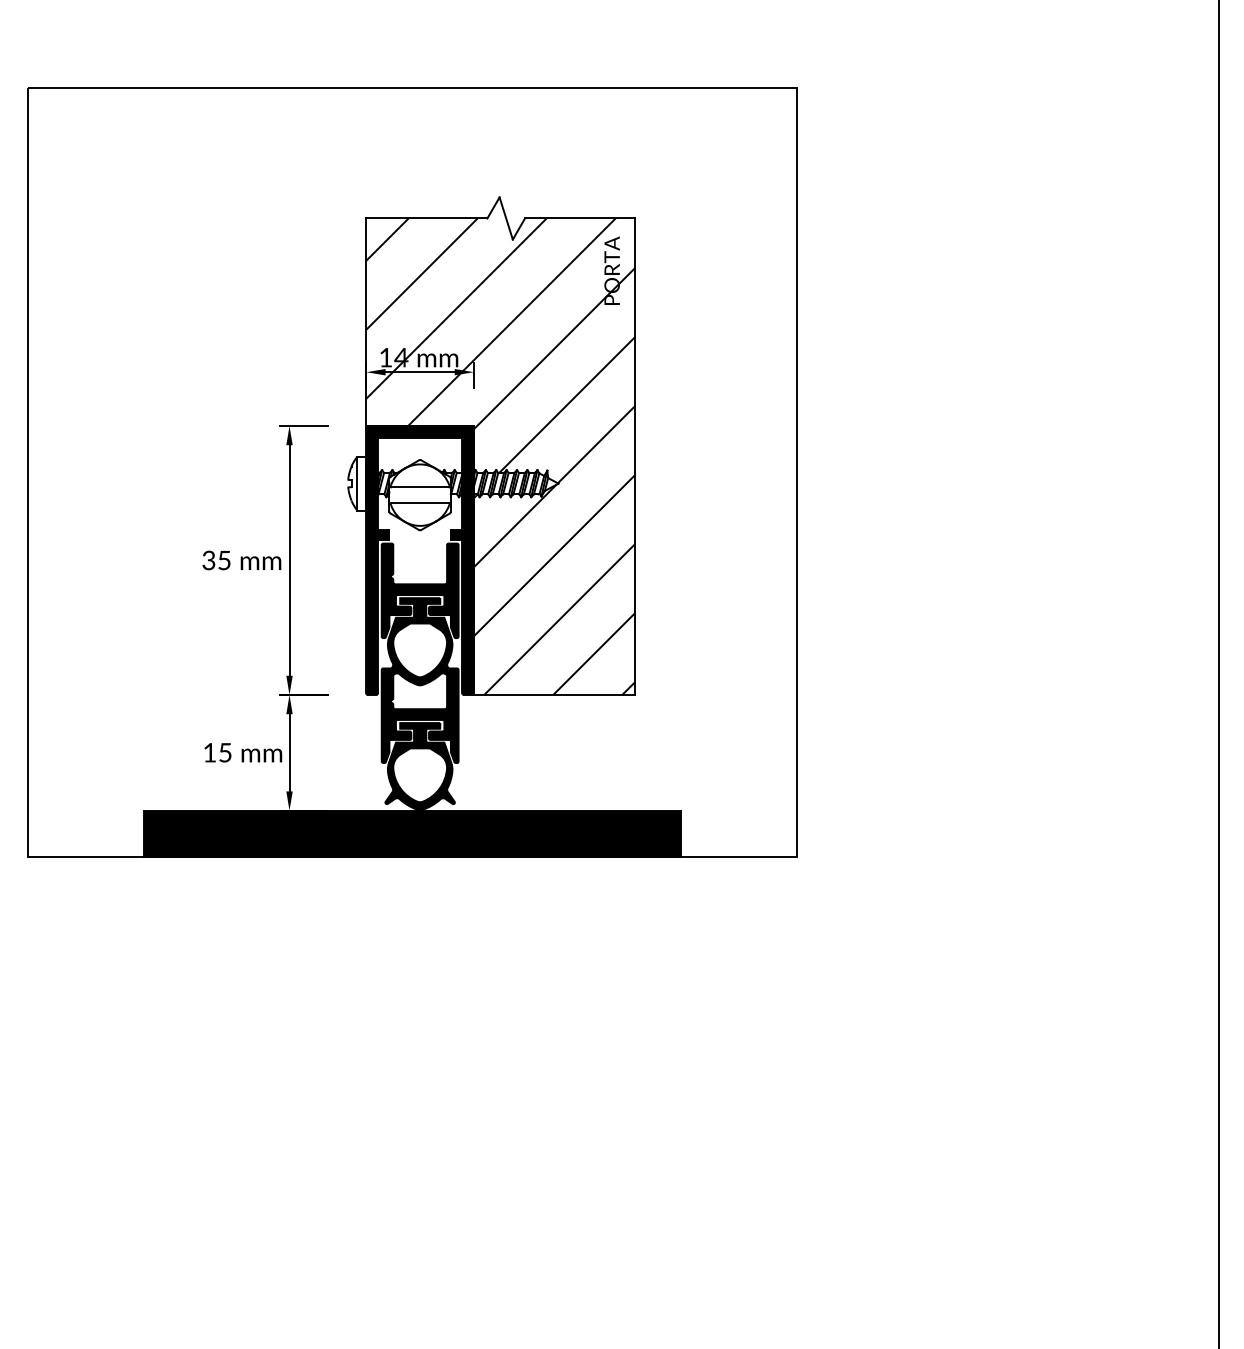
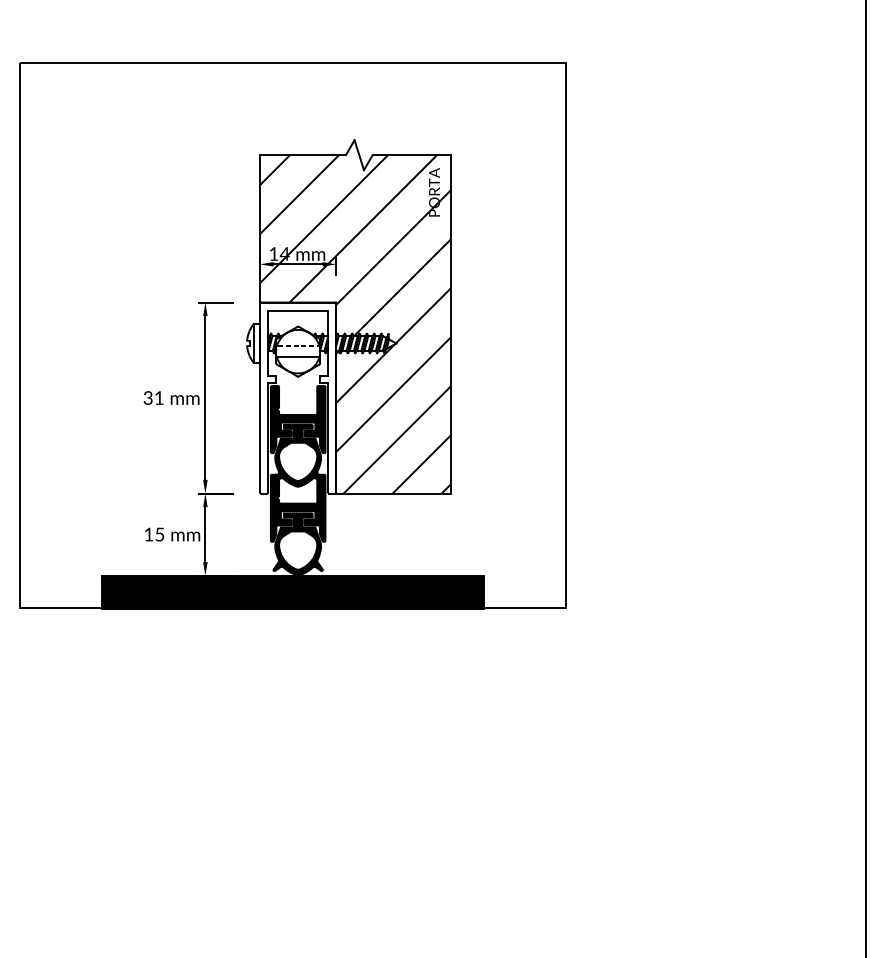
line: (420, 487) -> (298, 346), solid -> dashed
text: (224, 560) -> (159, 398), 35 -> 31
fill: (419, 560) -> (297, 398), removed

